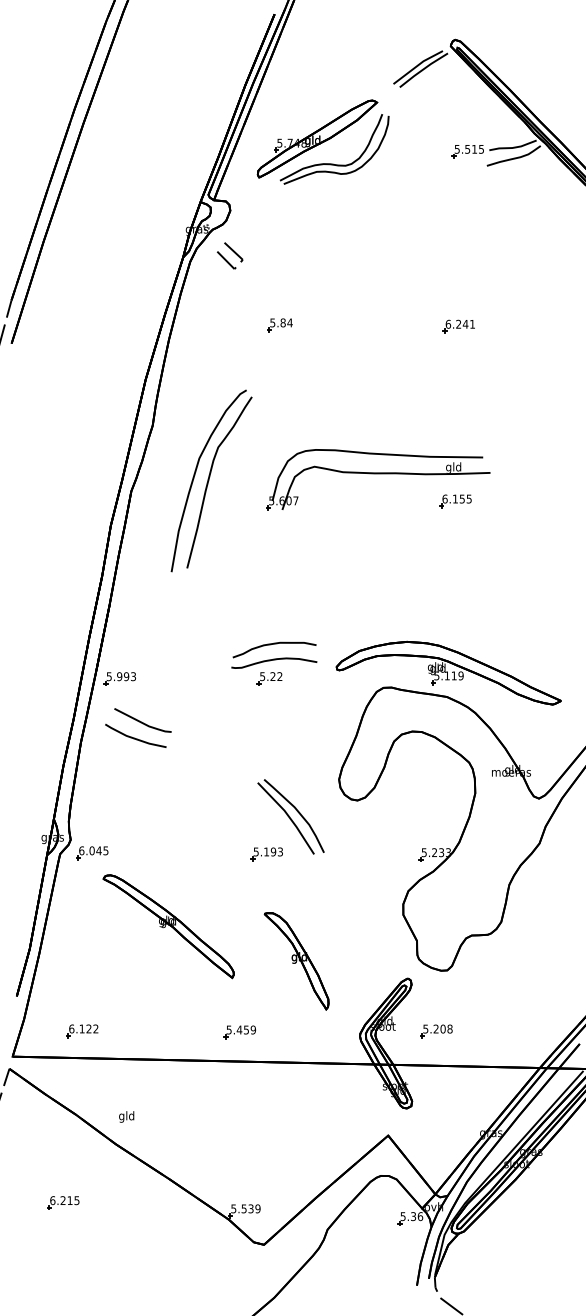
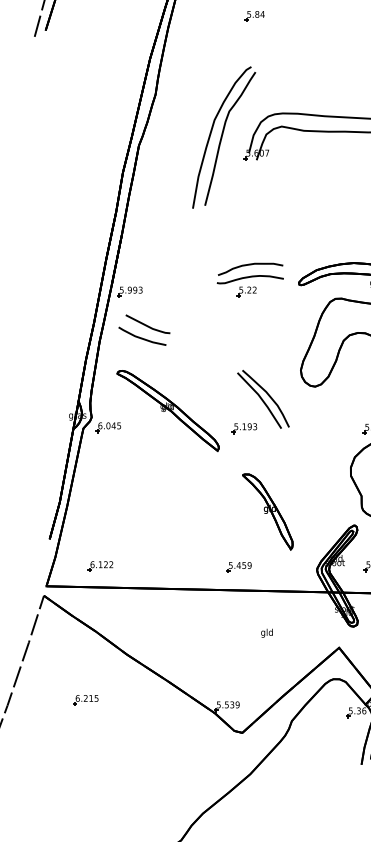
part: (211, 480) -> (224, 137), moved
part: (168, 926) -> (167, 410), moved
part: (239, 1032) -> (238, 567), moved
text: (126, 1116) -> (266, 632), moved

